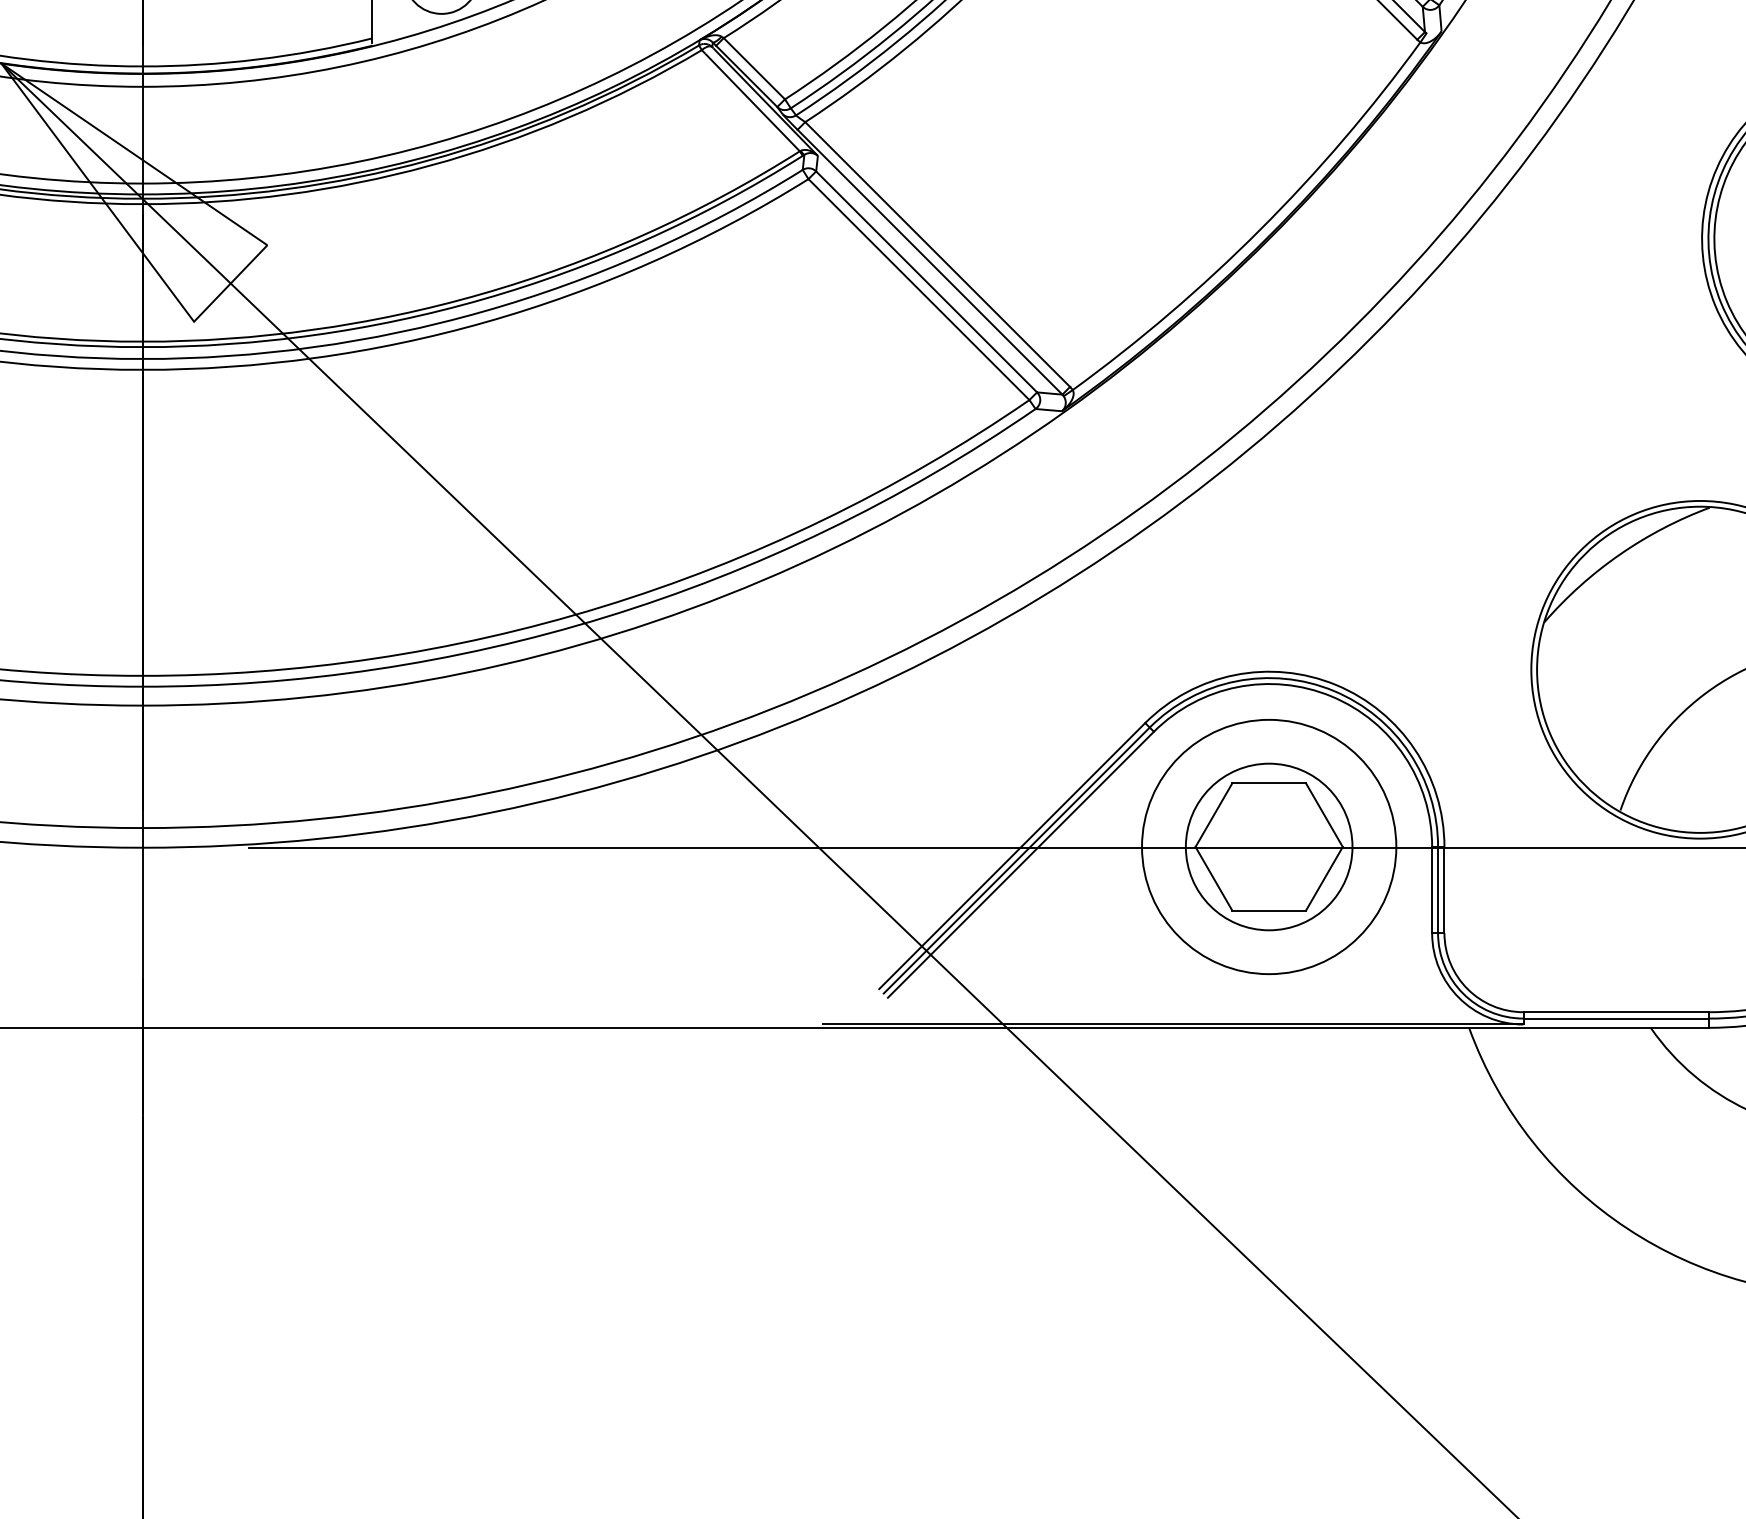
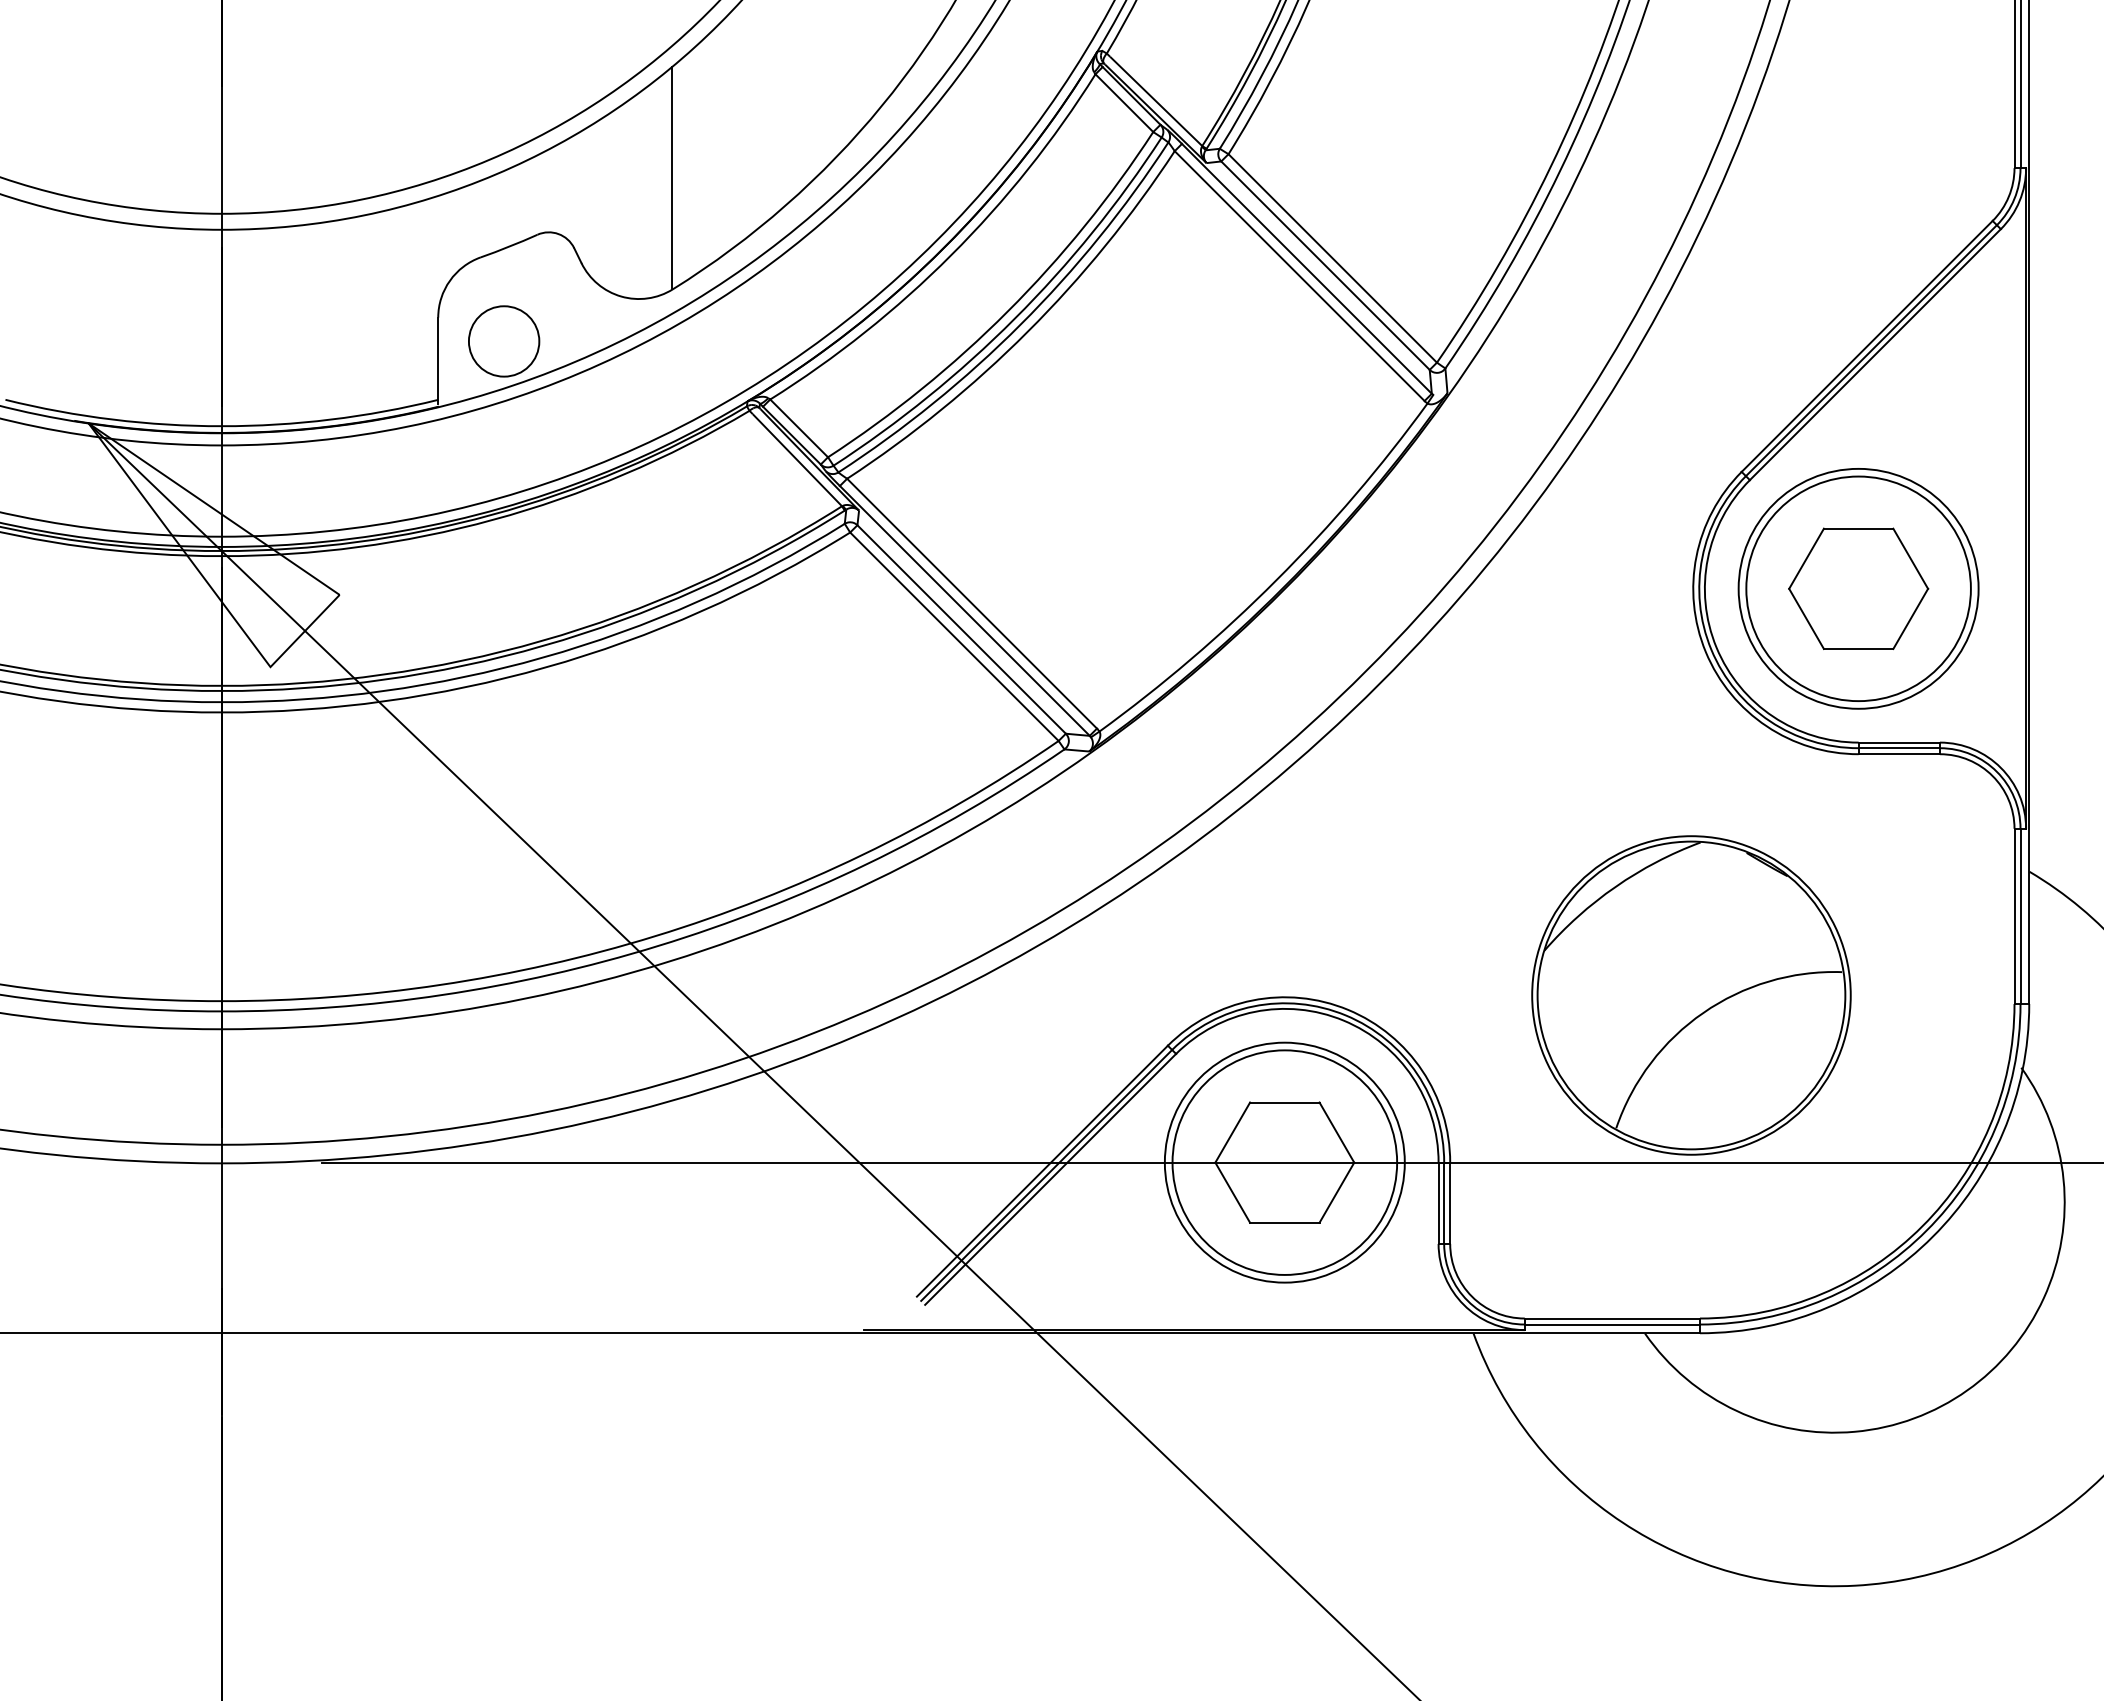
circle: (1268, 846) -> (1284, 1162), size x1.43

